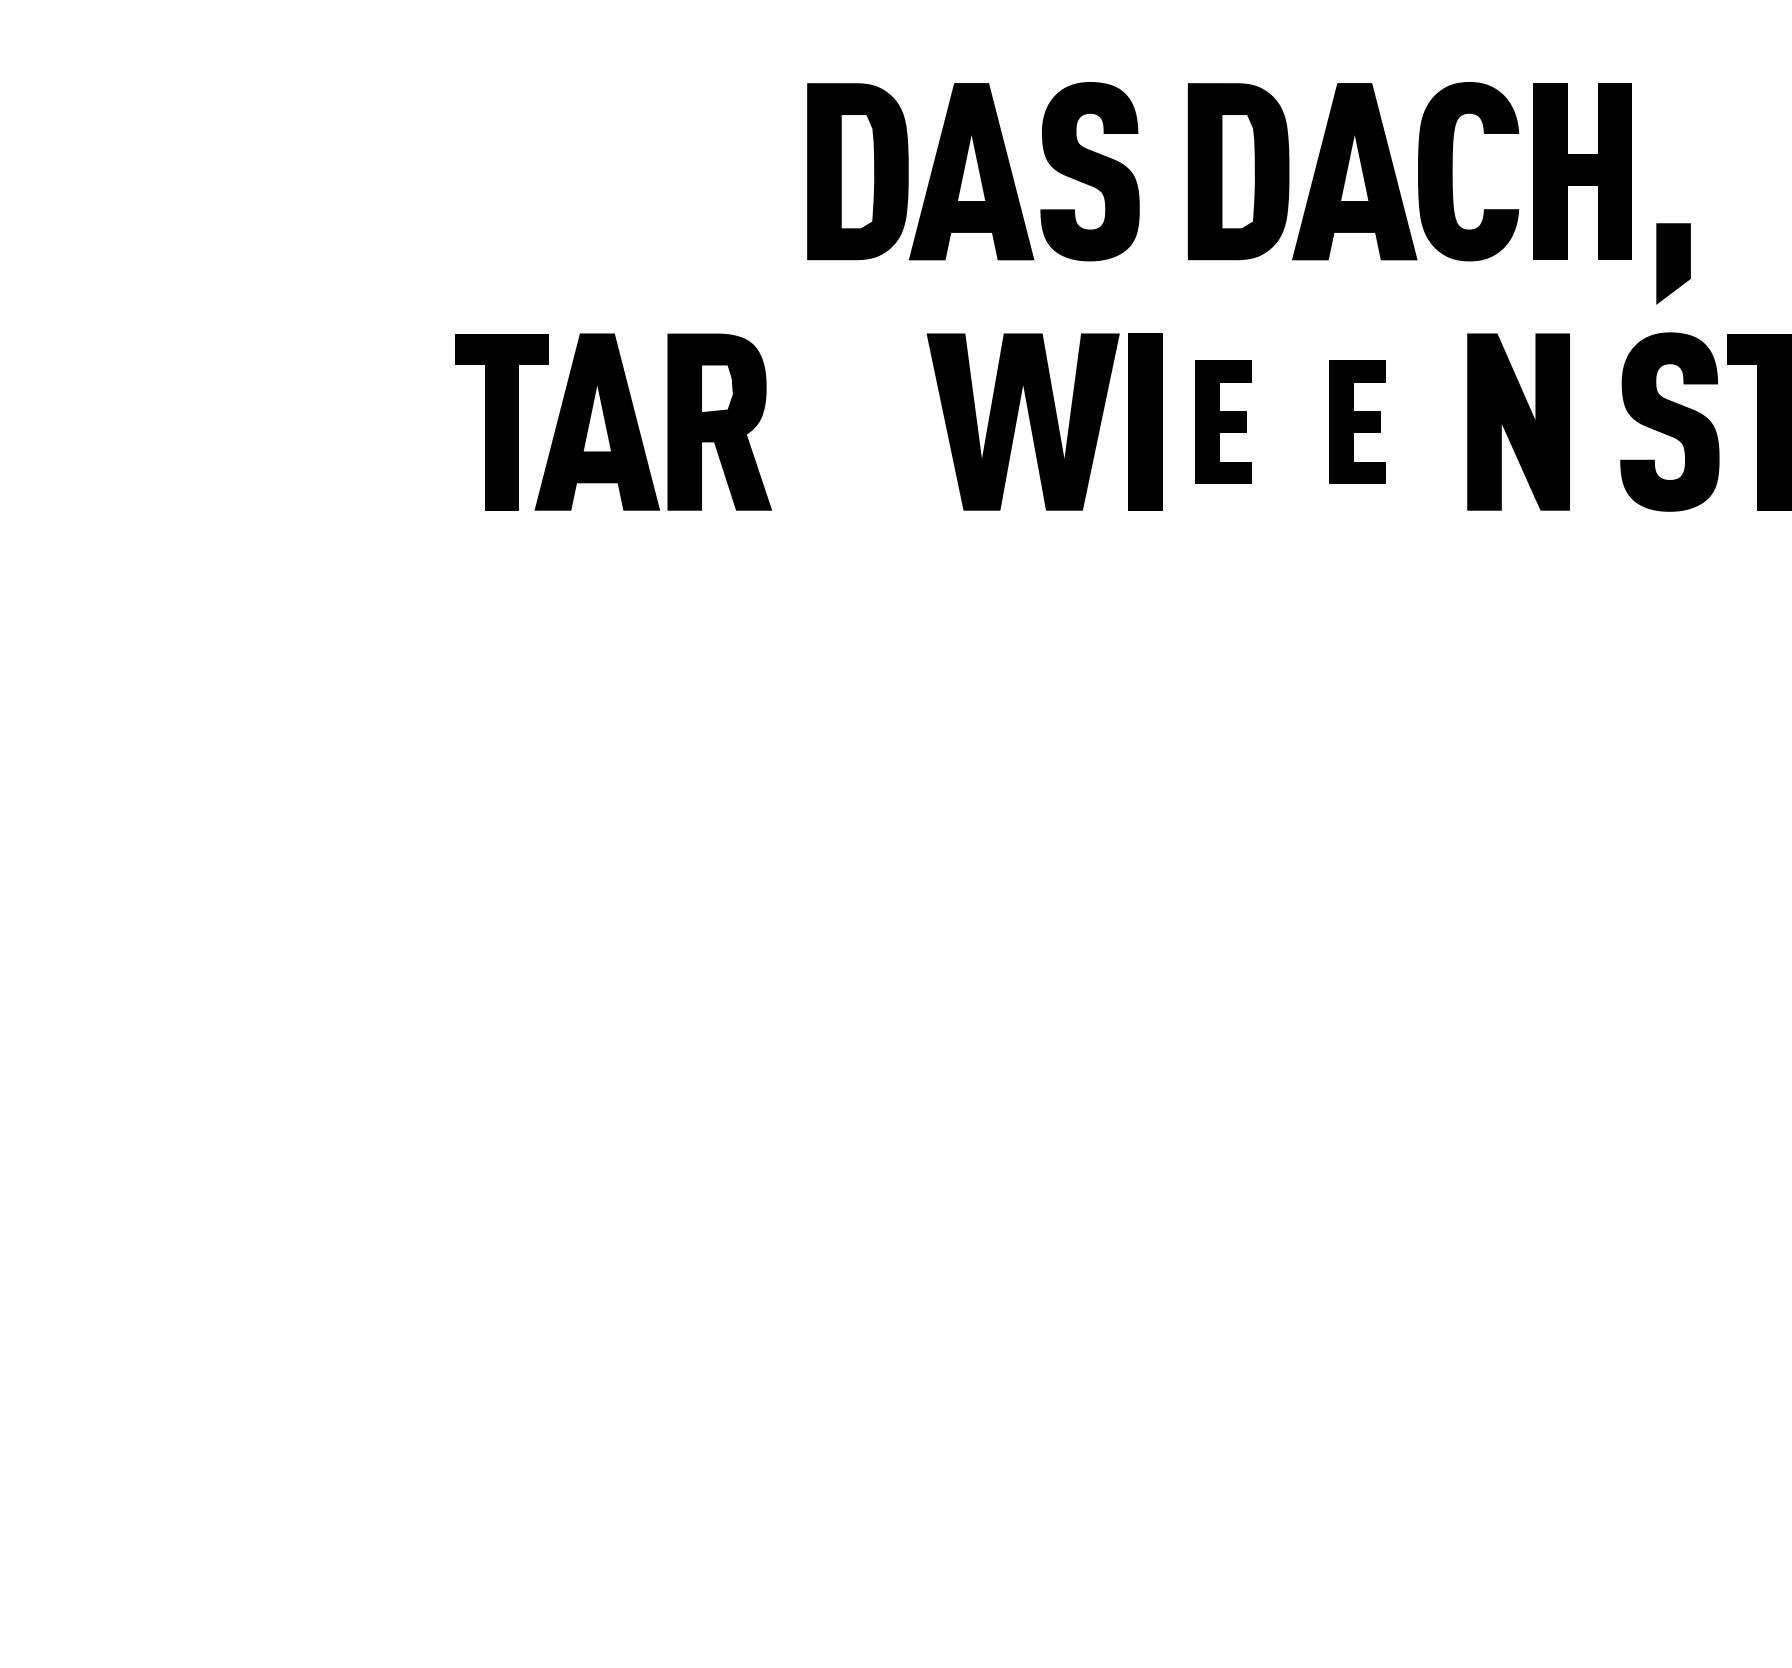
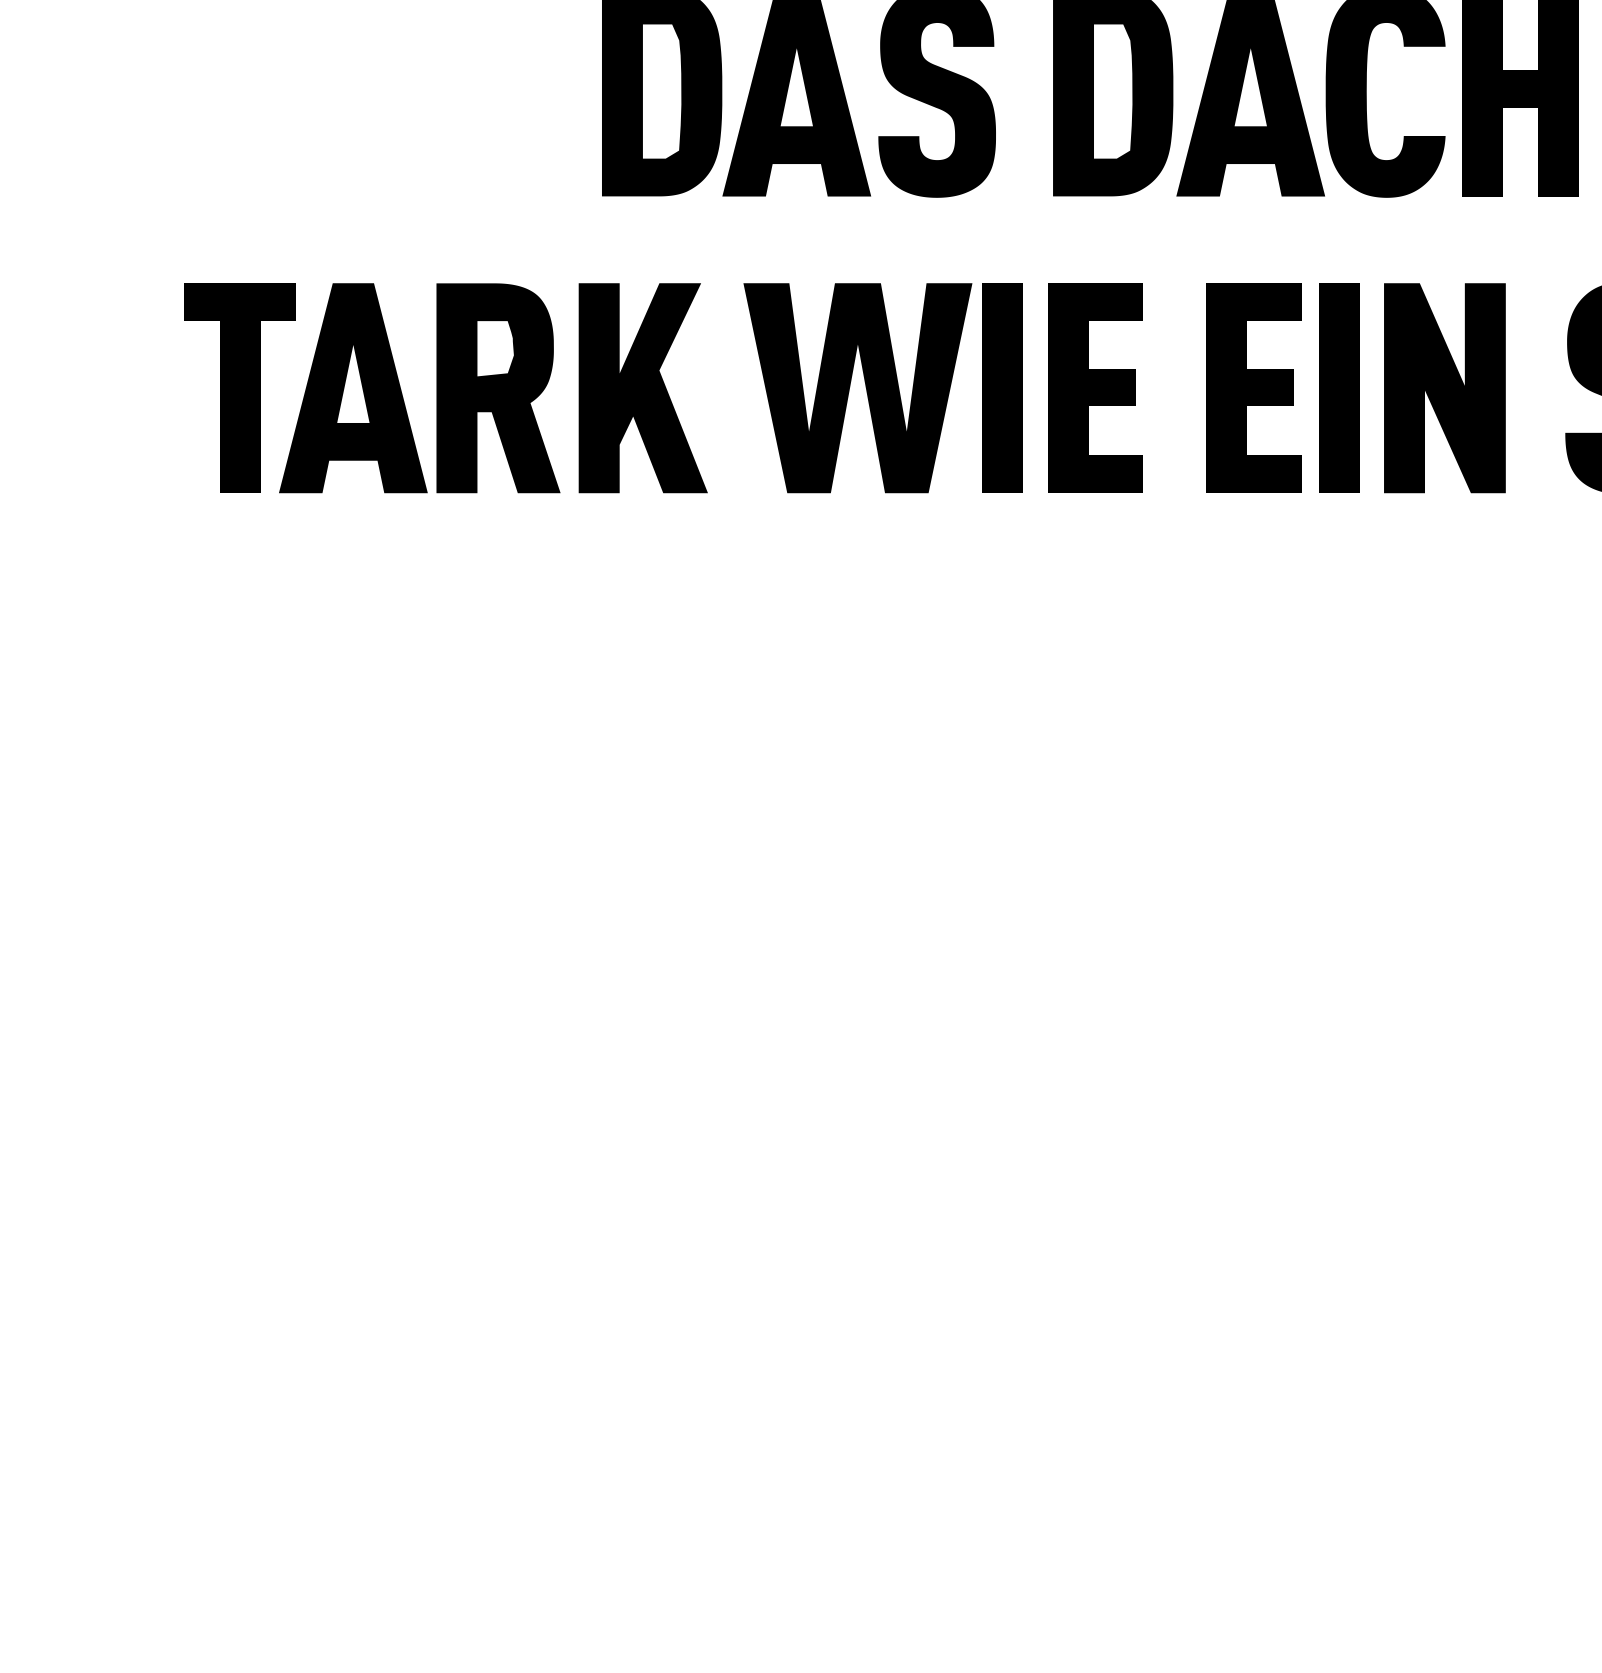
fill: (841, 421) -> (642, 387), added
part: (1429, 421) -> (1339, 387), added
part: (1223, 422) -> (1095, 388), size x1.43
part: (1357, 422) -> (1254, 388), size x1.43

